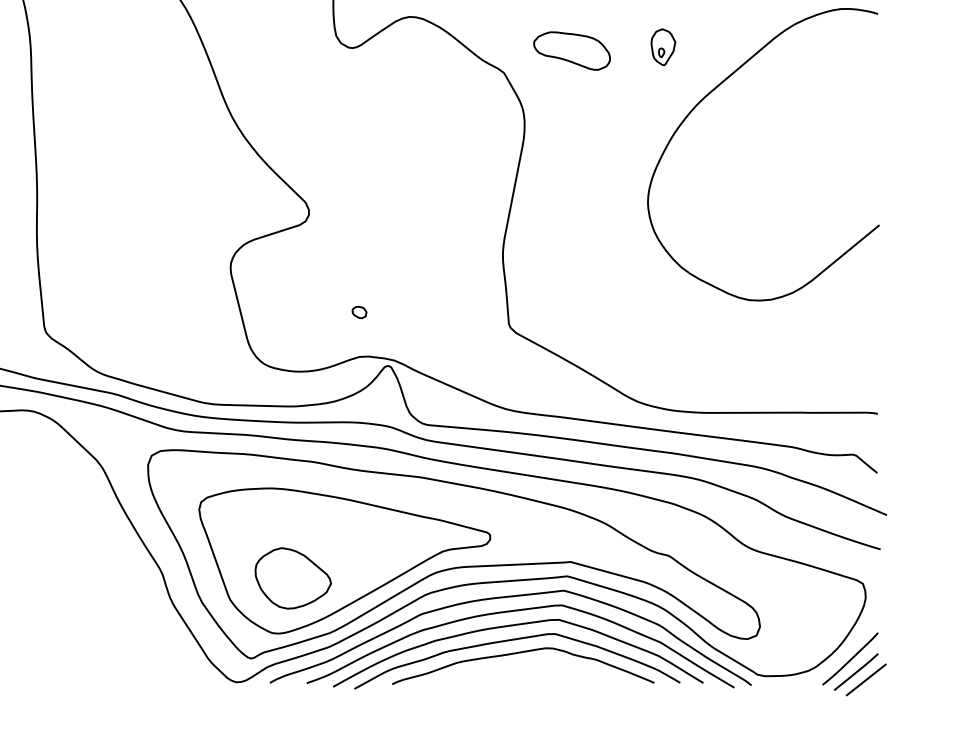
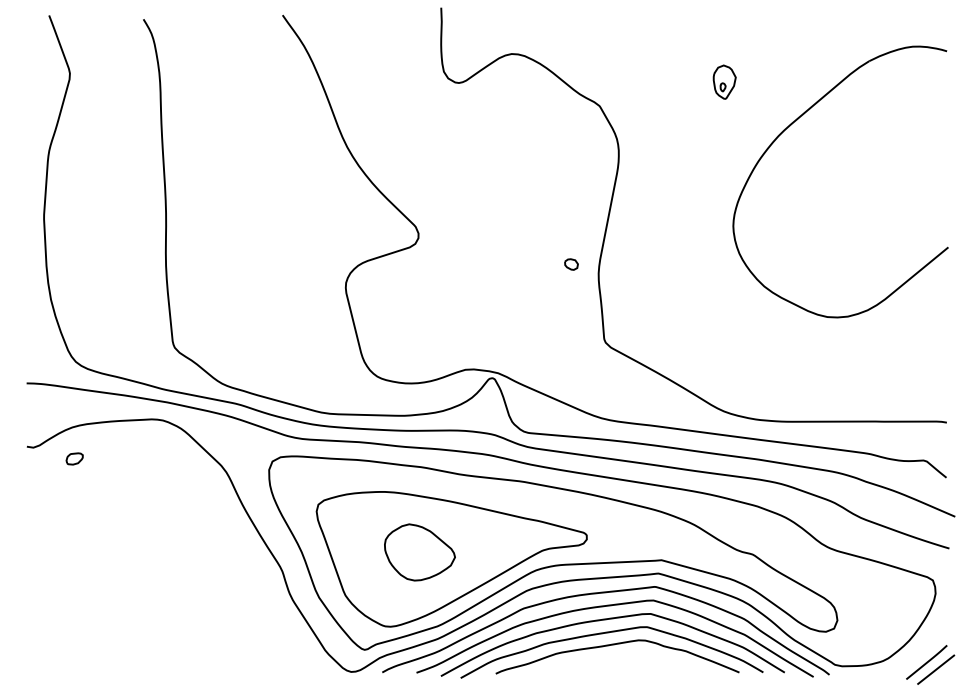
part: (663, 46) -> (724, 81), moved
part: (571, 50) -> (662, 85), removed
part: (359, 312) -> (571, 264), moved
part: (292, 578) -> (419, 552), moved
line: (850, 658) -> (921, 649), removed

